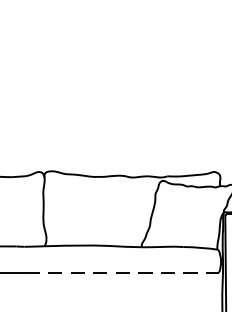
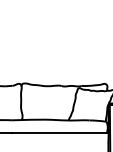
line: (124, 271) -> (60, 132), dashed -> solid

